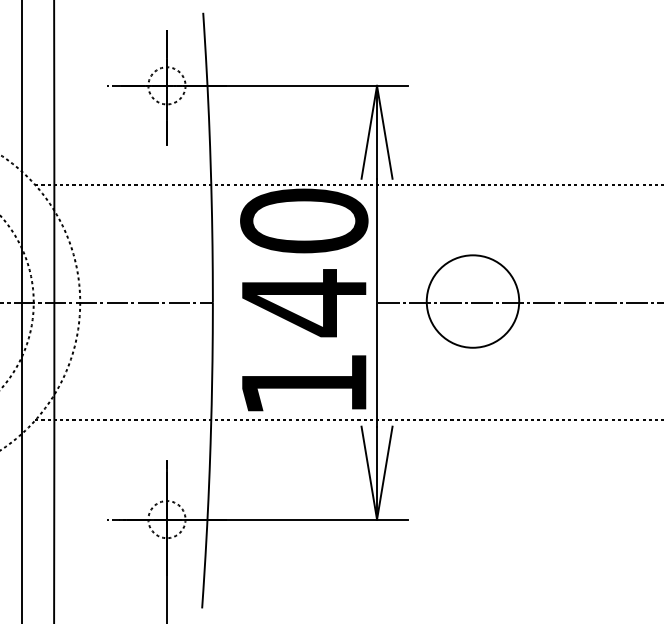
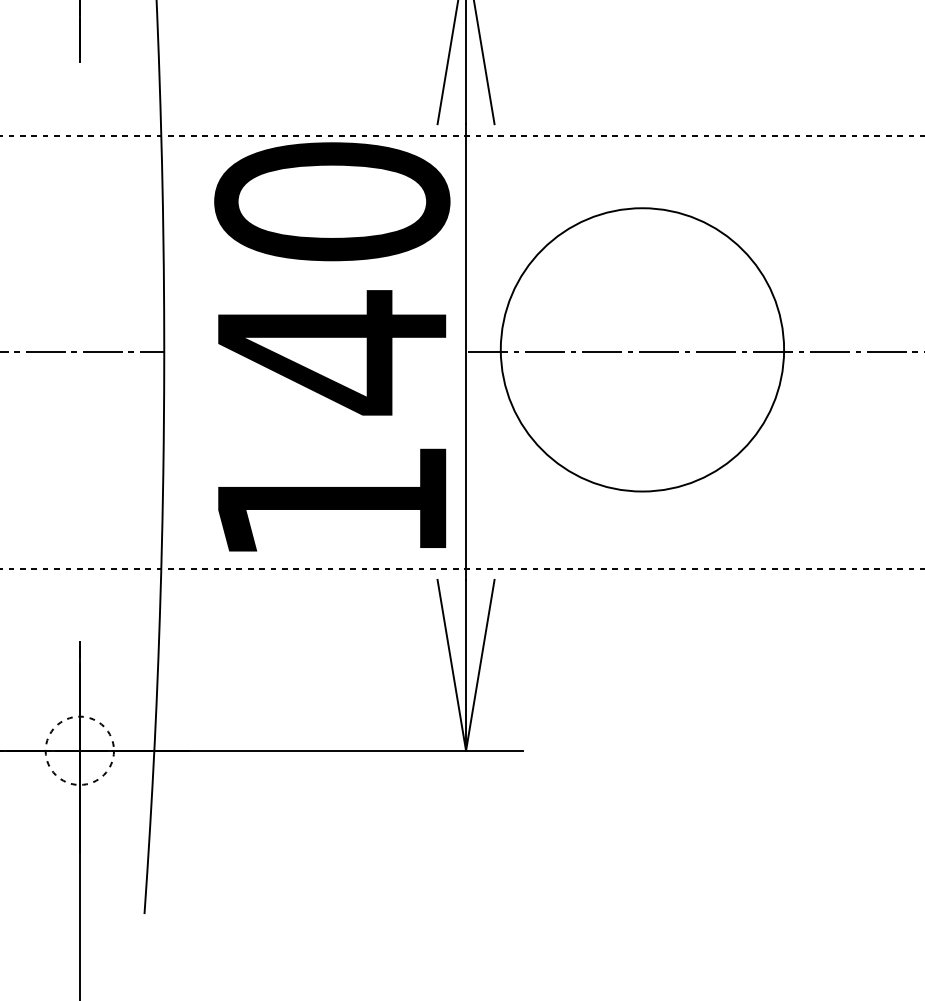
circle: (472, 301) -> (641, 349), size x1.67

